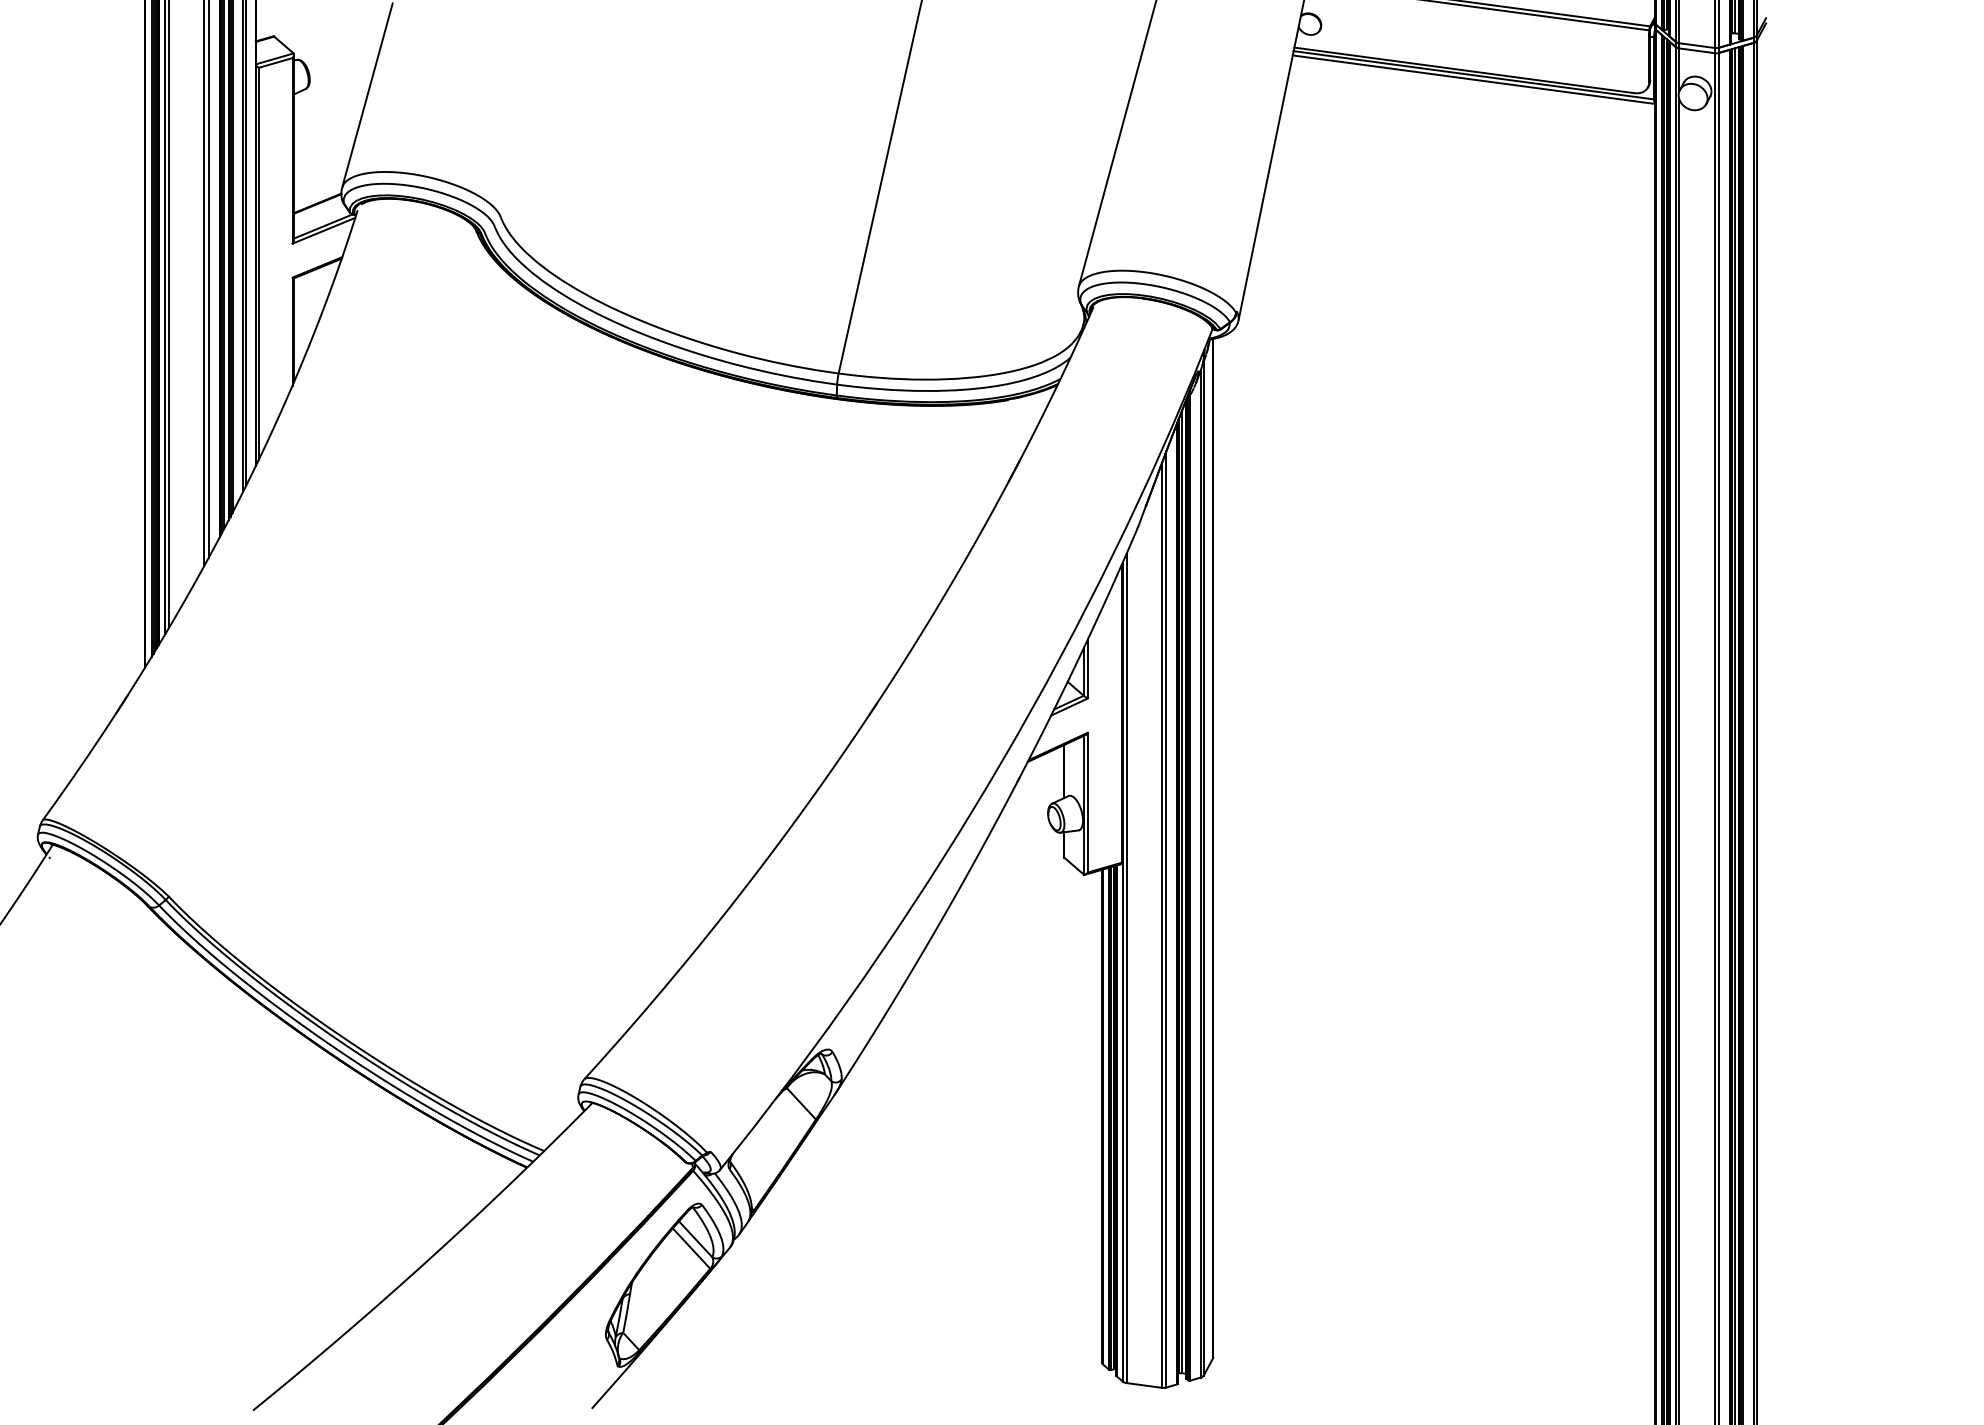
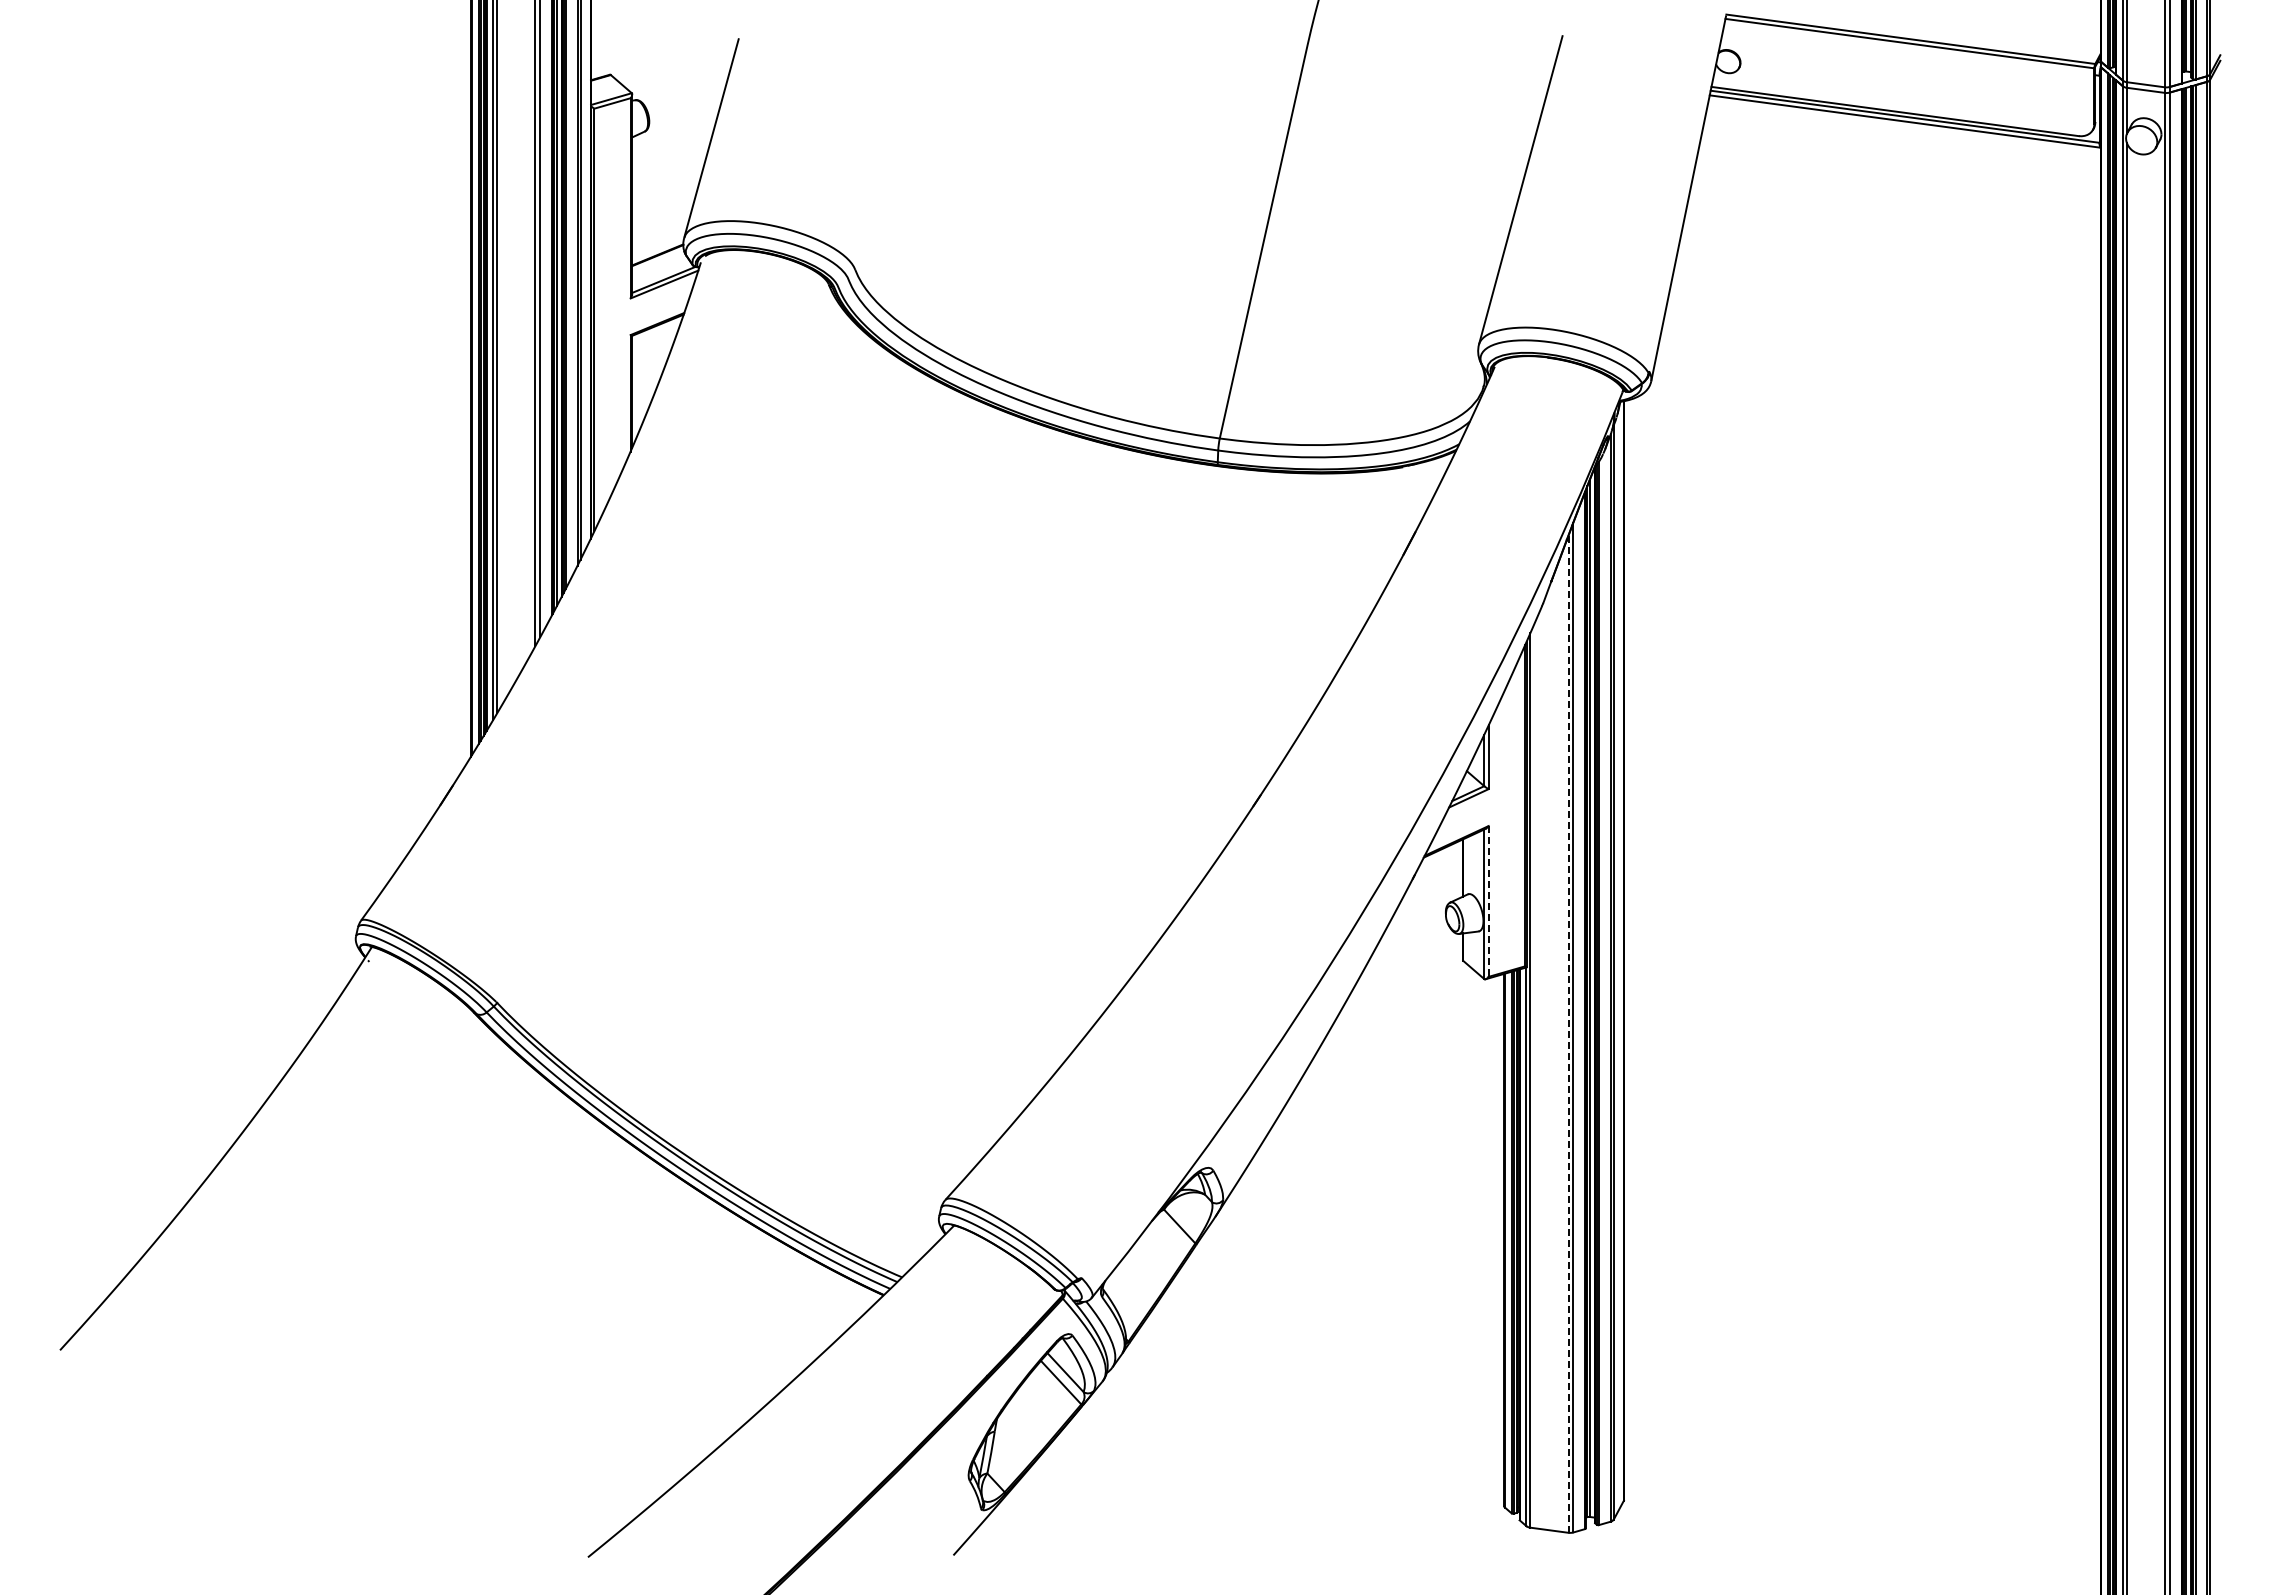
line: (1087, 802) -> (1488, 901), solid -> dashed
line: (1161, 925) -> (1568, 1034), solid -> dashed

